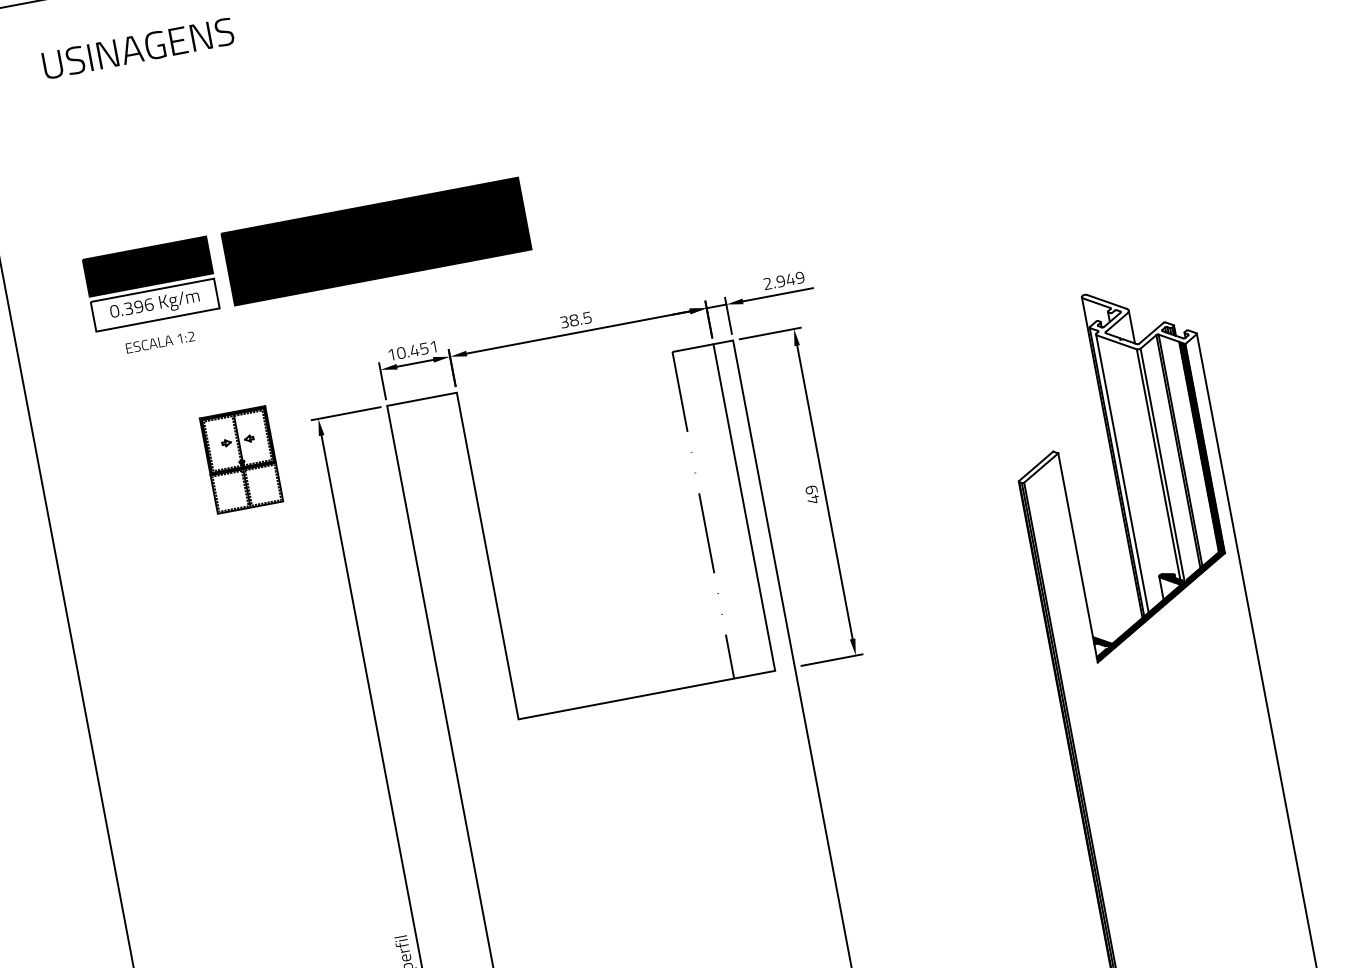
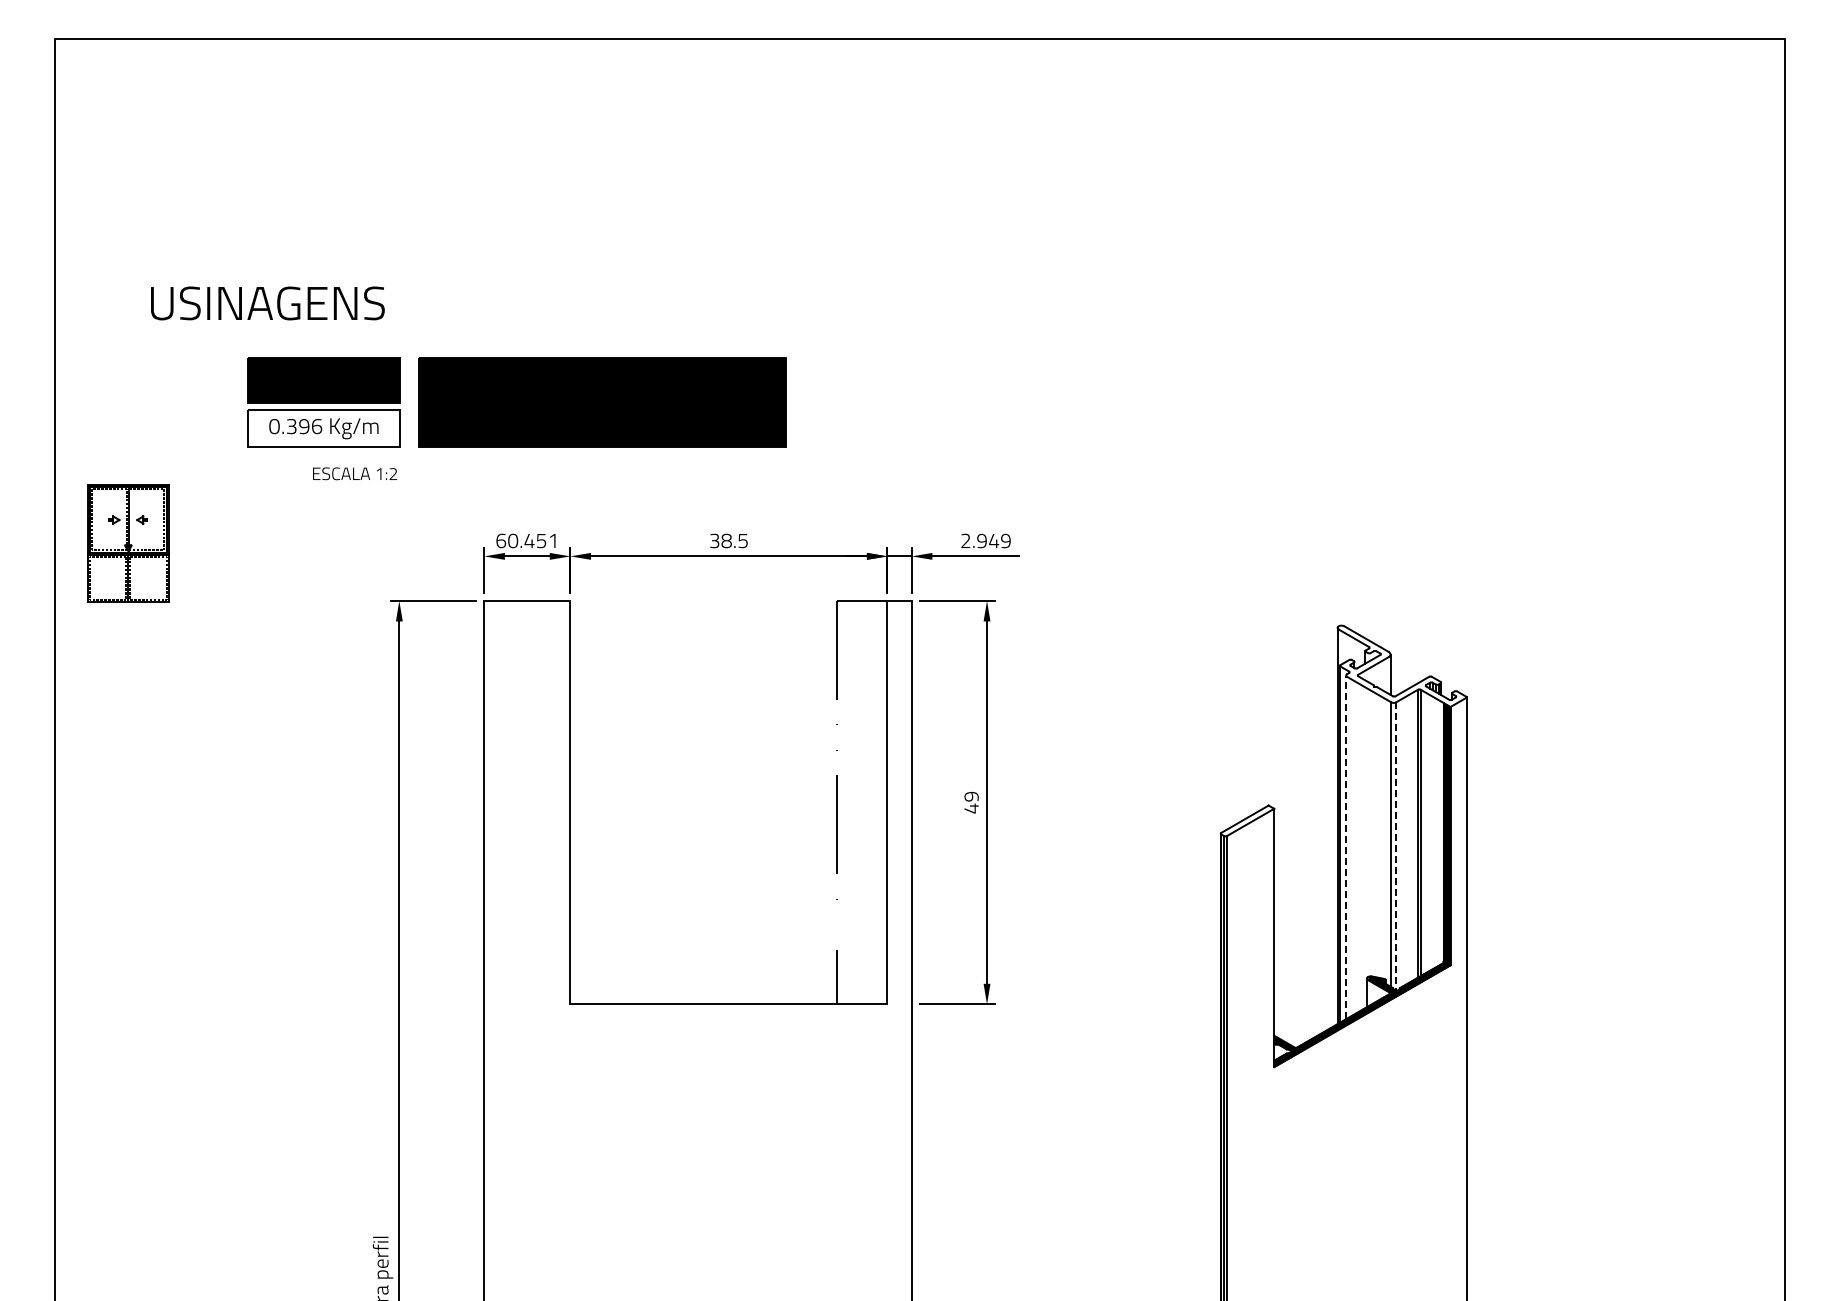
text: (138, 48) -> (267, 303), moved
part: (306, 254) -> (516, 402), moved
text: (160, 341) -> (355, 473), moved
text: (391, 354) -> (501, 540), 10.451 -> 60.451
part: (241, 459) -> (128, 543), moved
line: (1163, 466) -> (1396, 847), solid -> dashed
line: (1122, 473) -> (1346, 847), solid -> dashed

